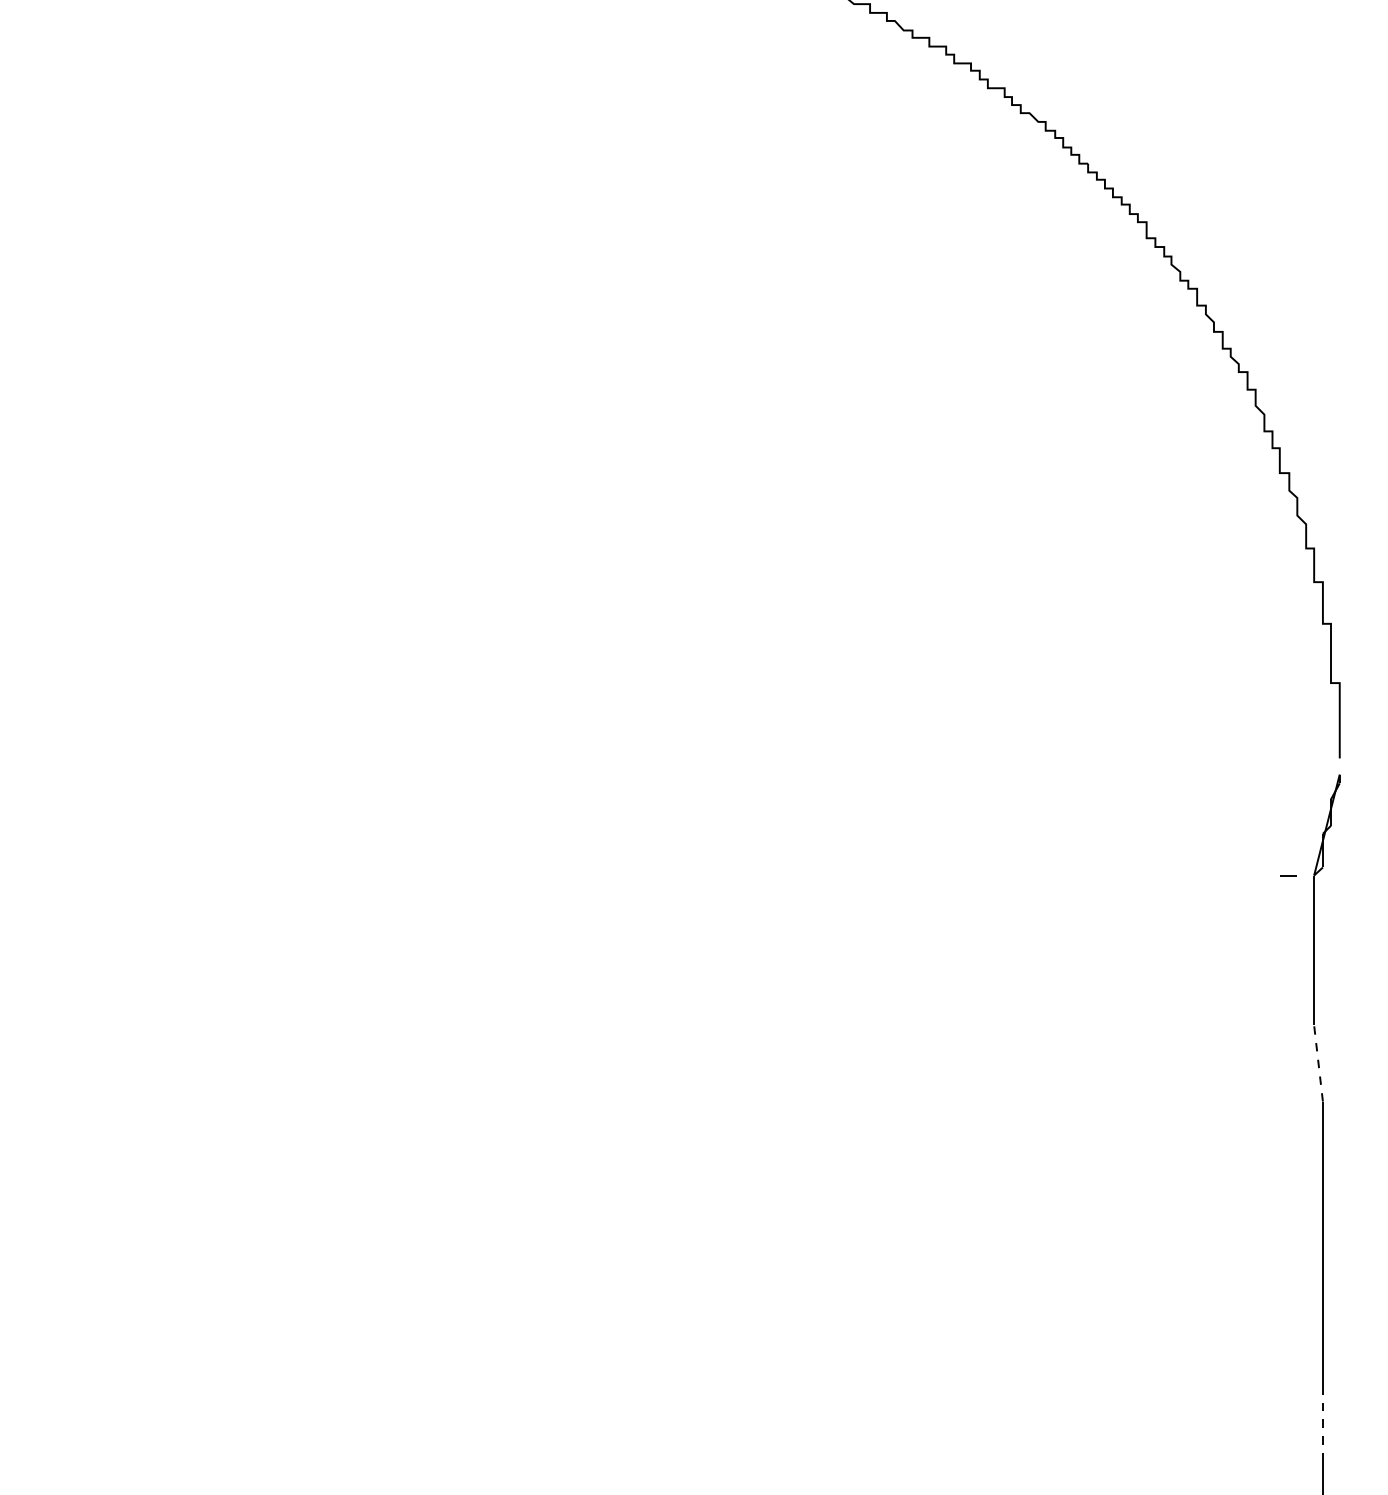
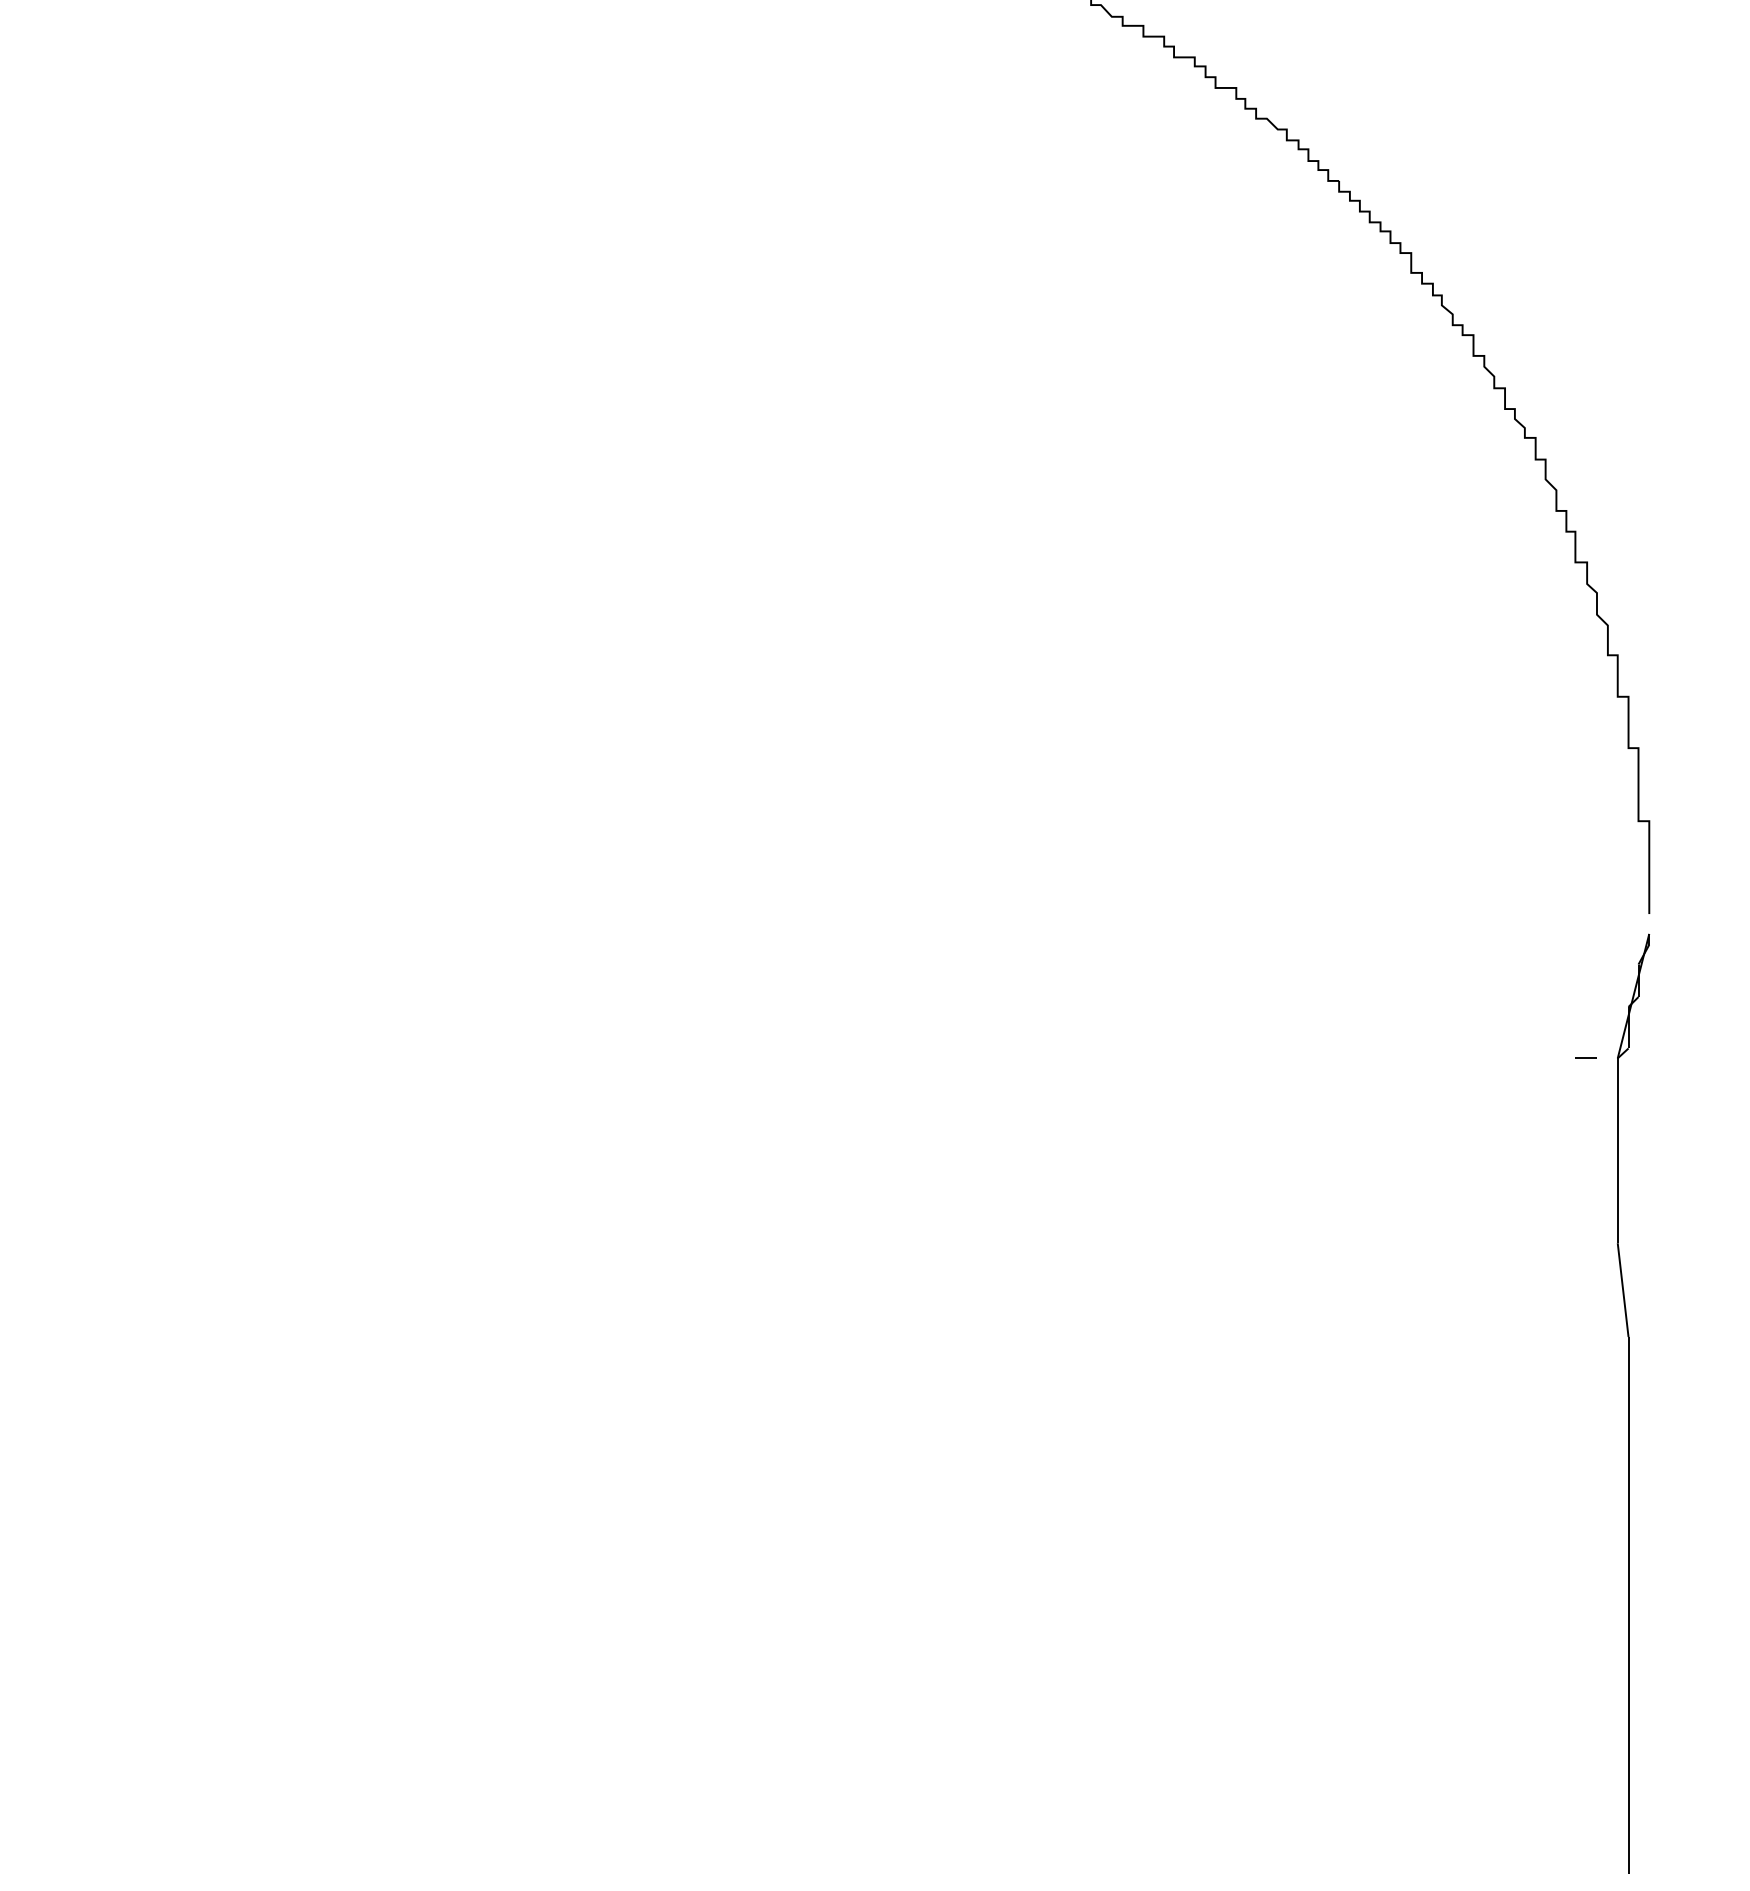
line: (1318, 1063) -> (1623, 1289), dashed -> solid
line: (1322, 1428) -> (1628, 1739), dashed -> solid

